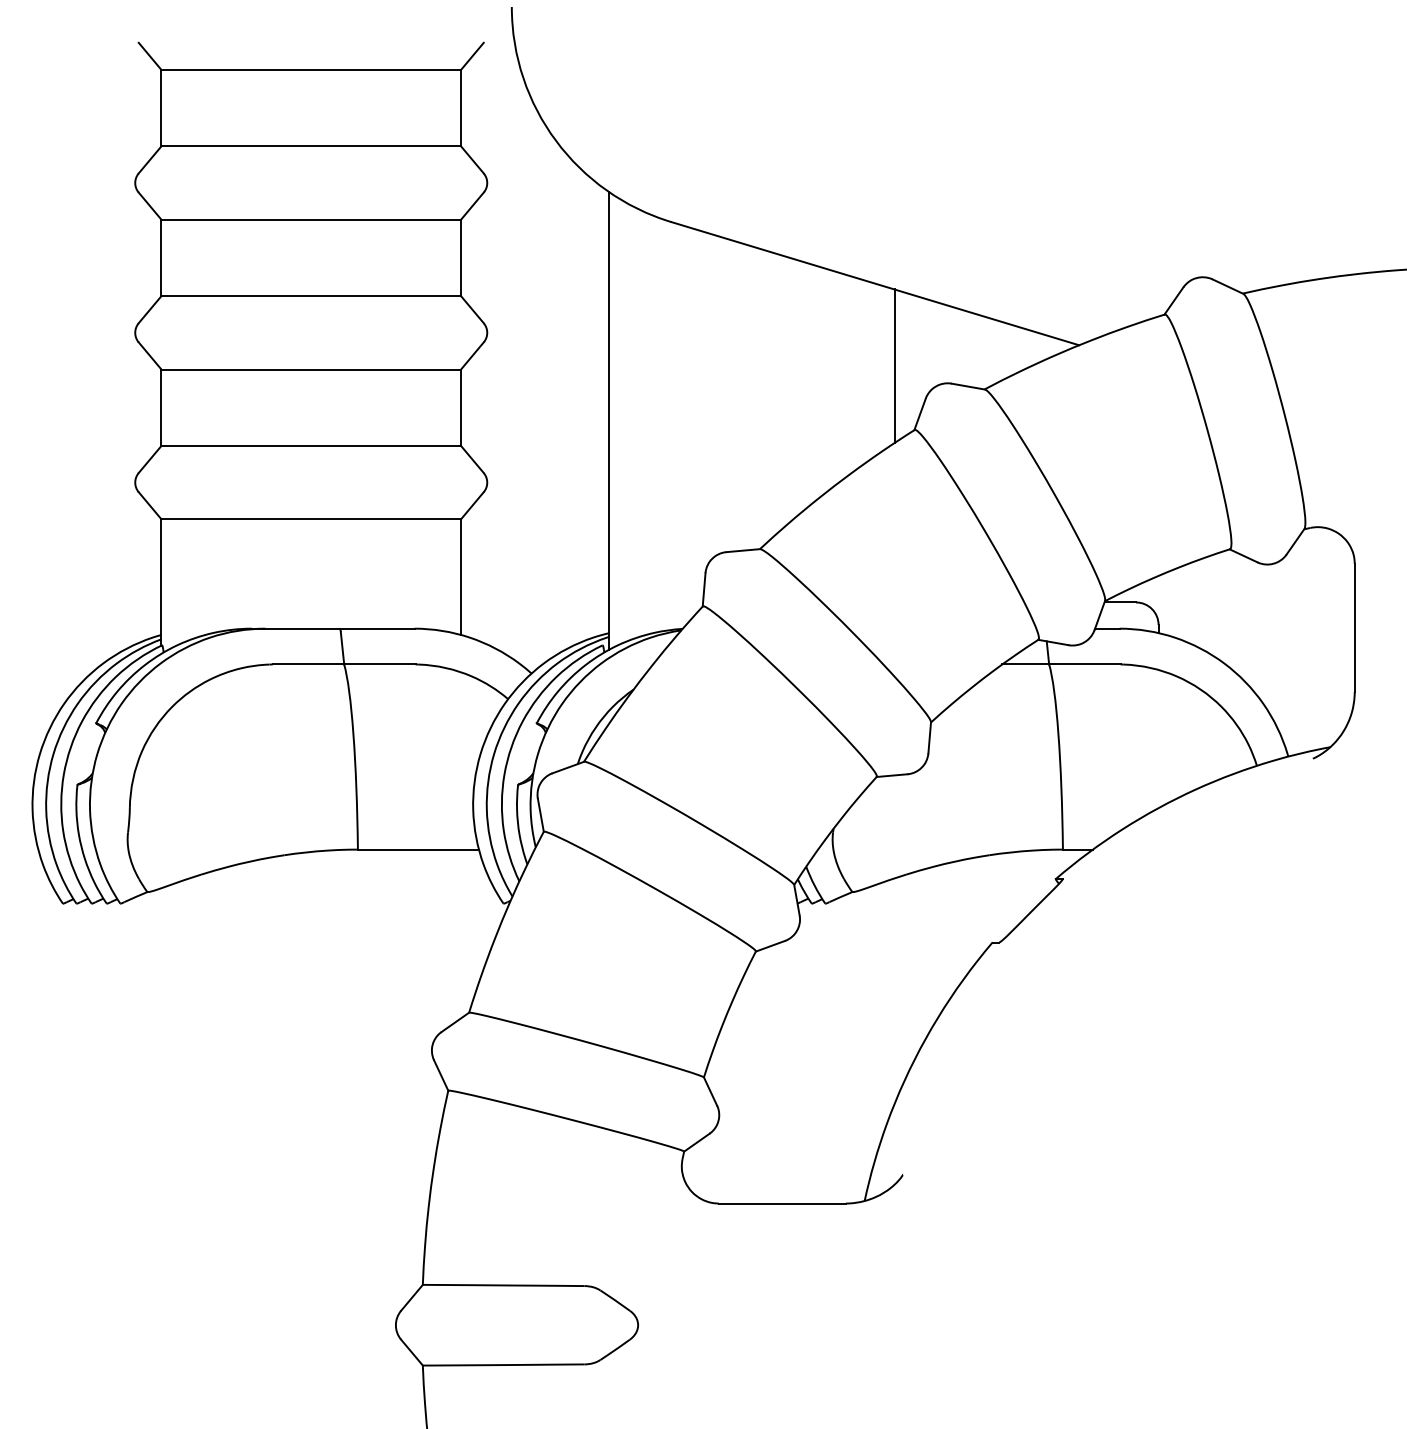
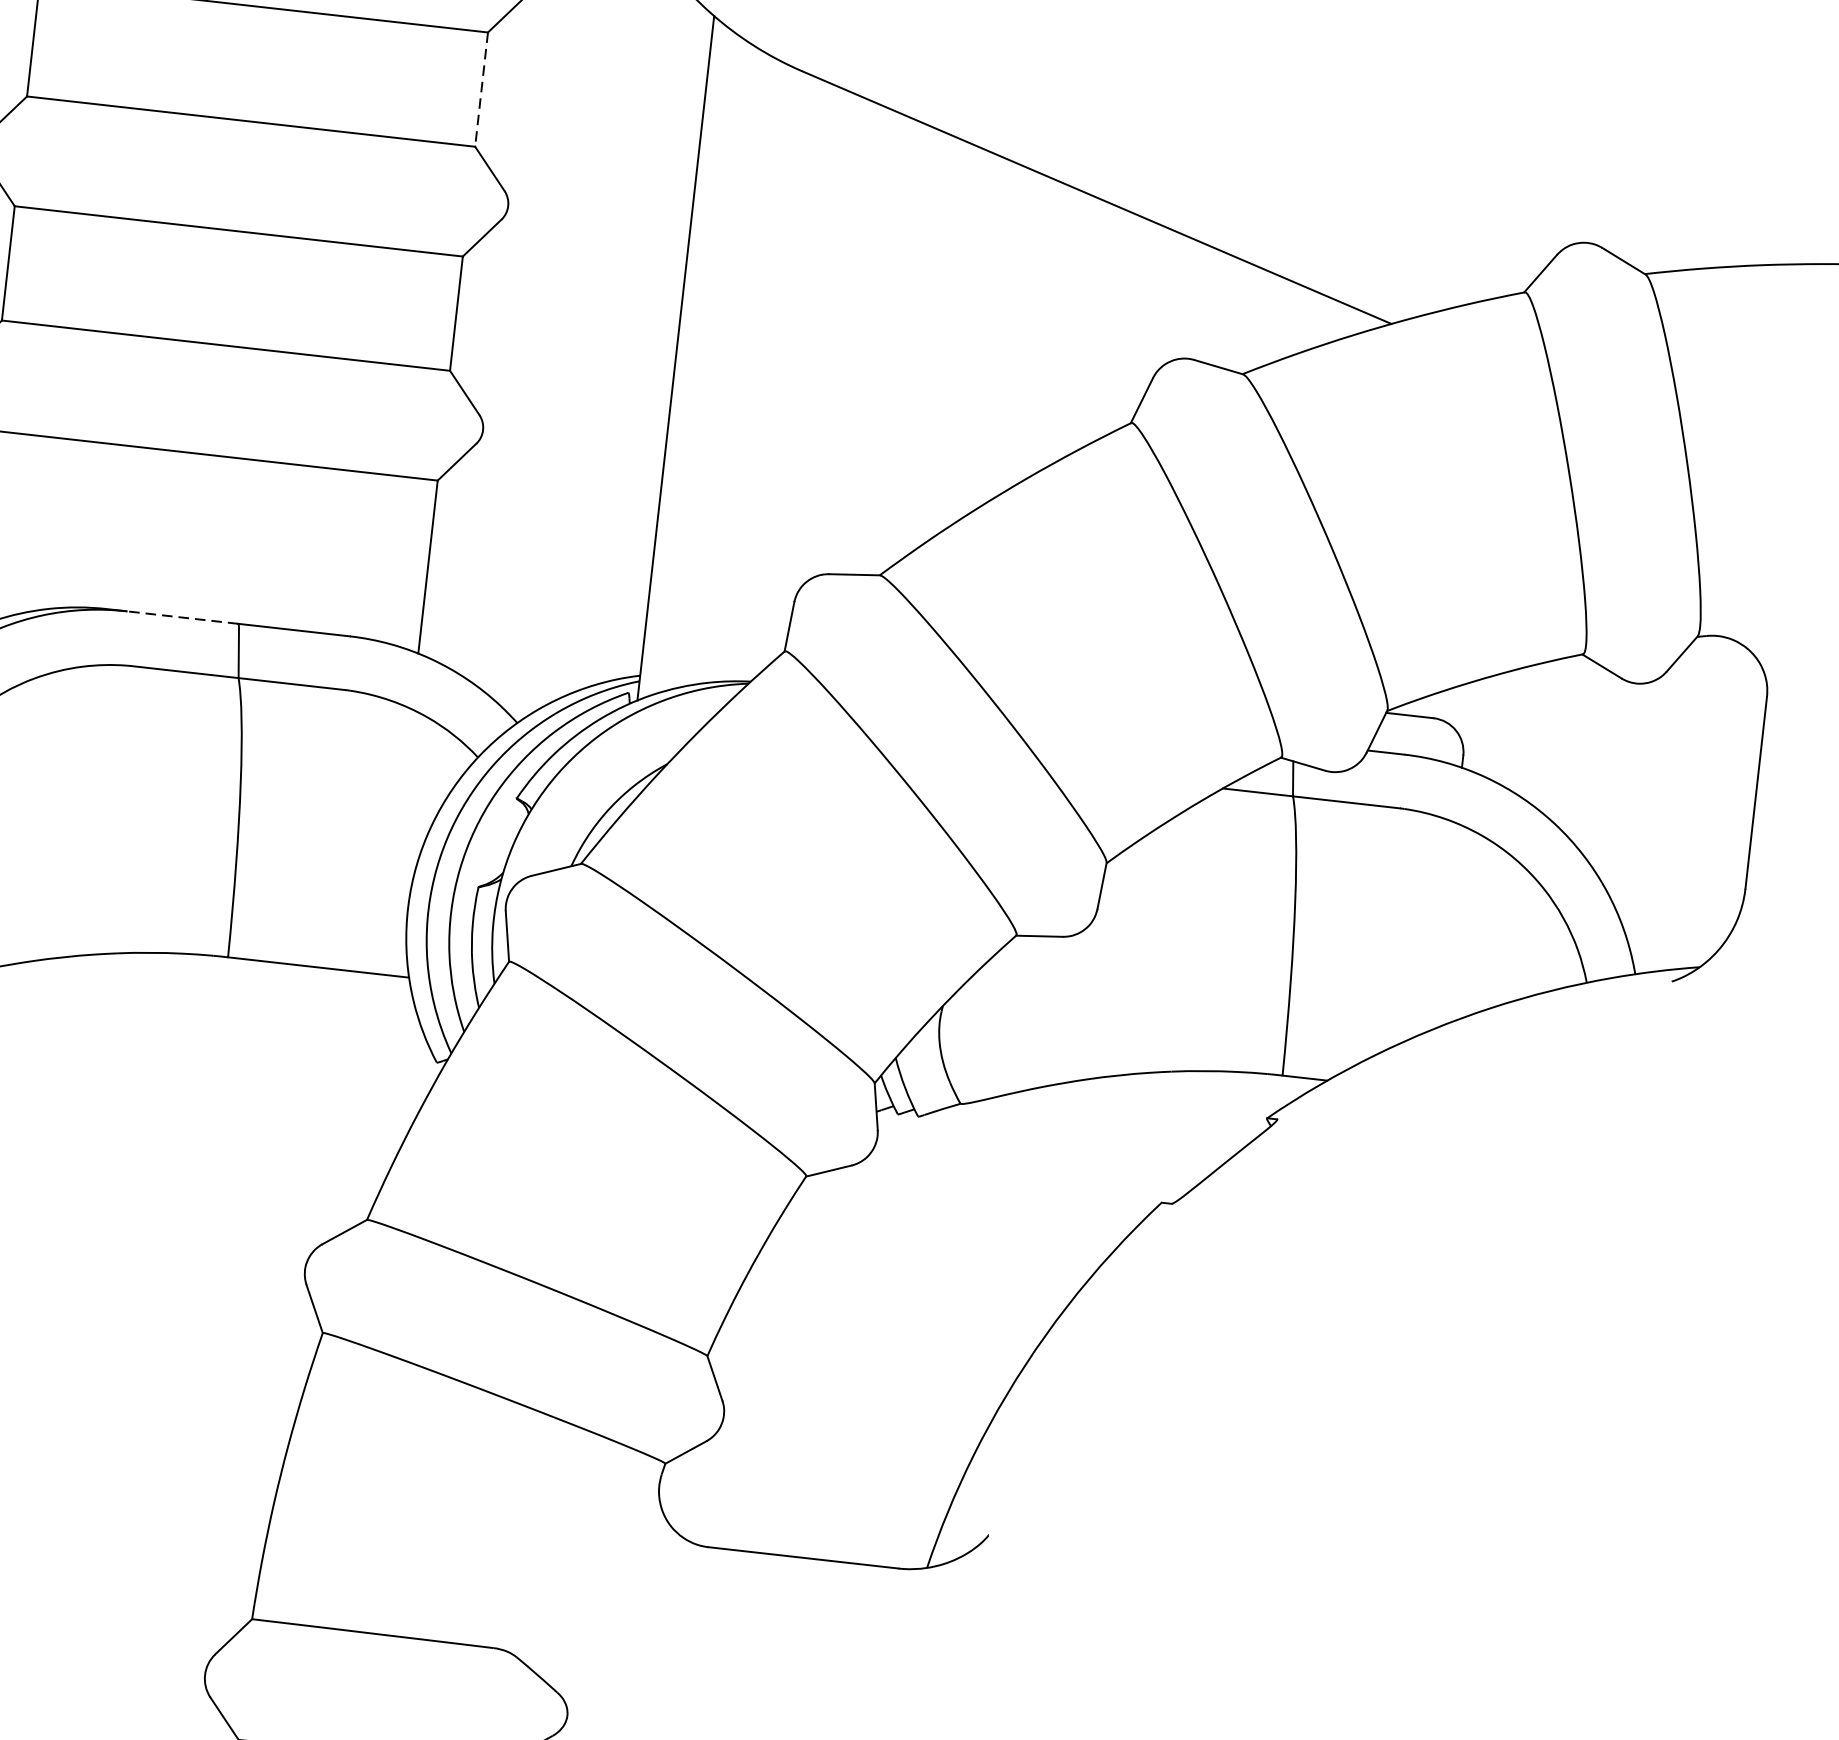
line: (461, 258) -> (482, 90), solid -> dashed
line: (894, 366) -> (1111, 324), removed
line: (302, 628) -> (182, 617), solid -> dashed

